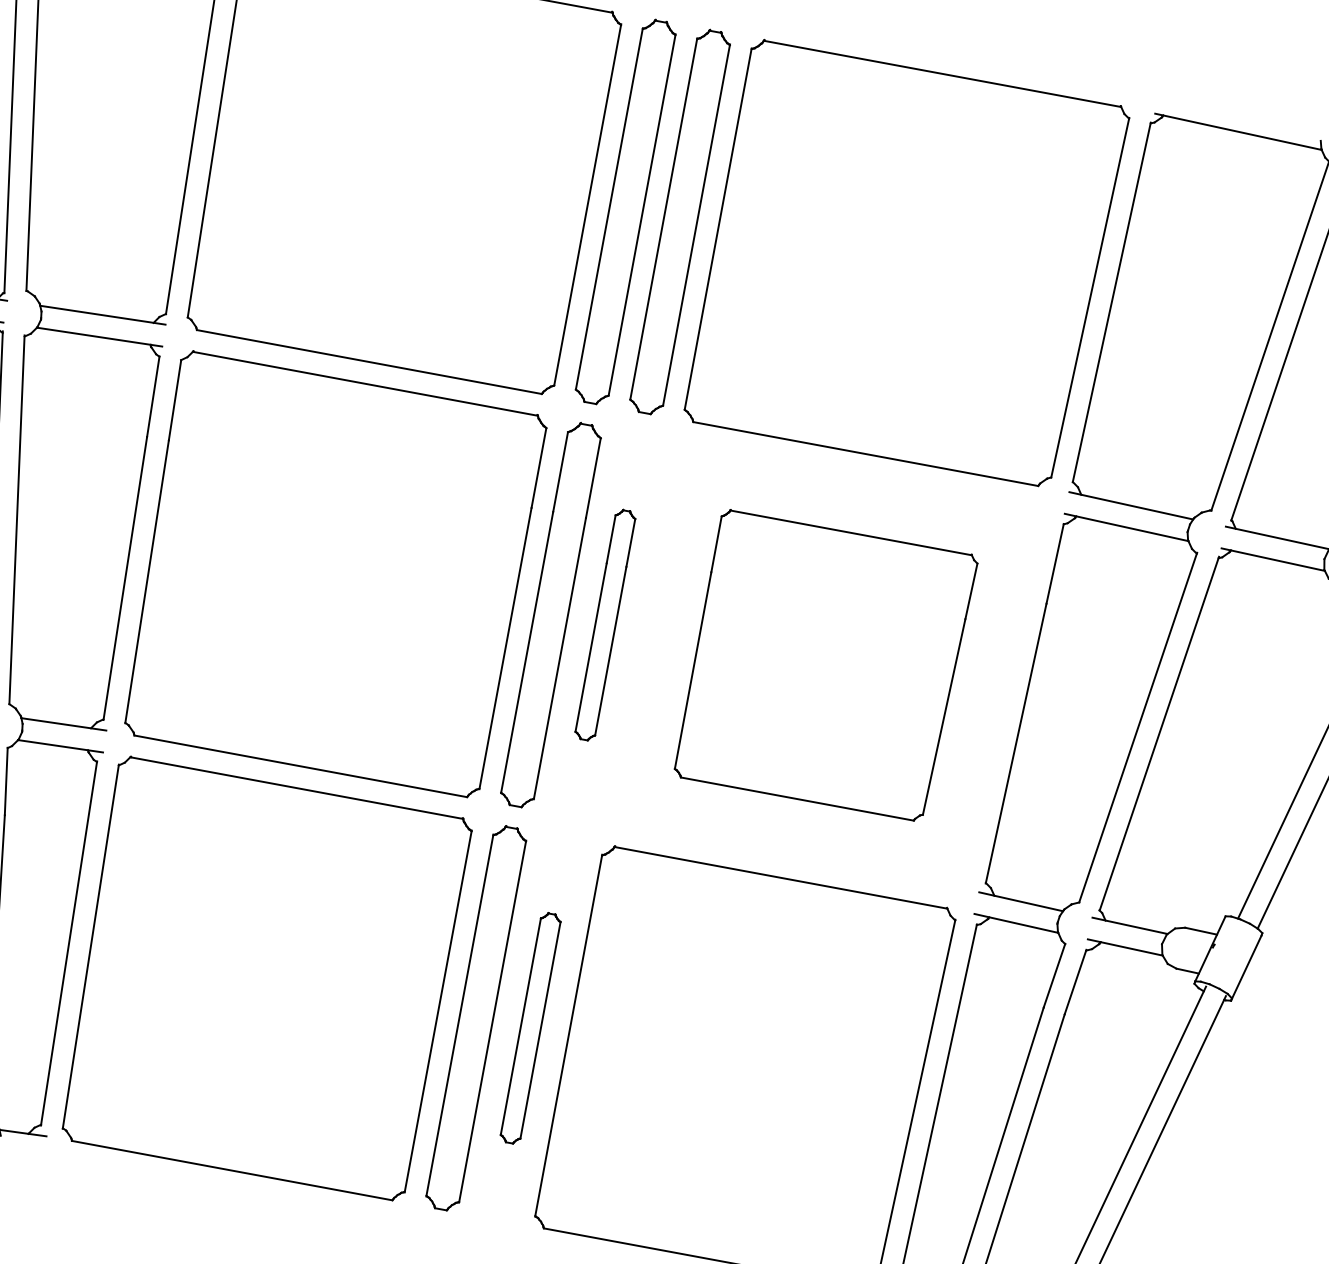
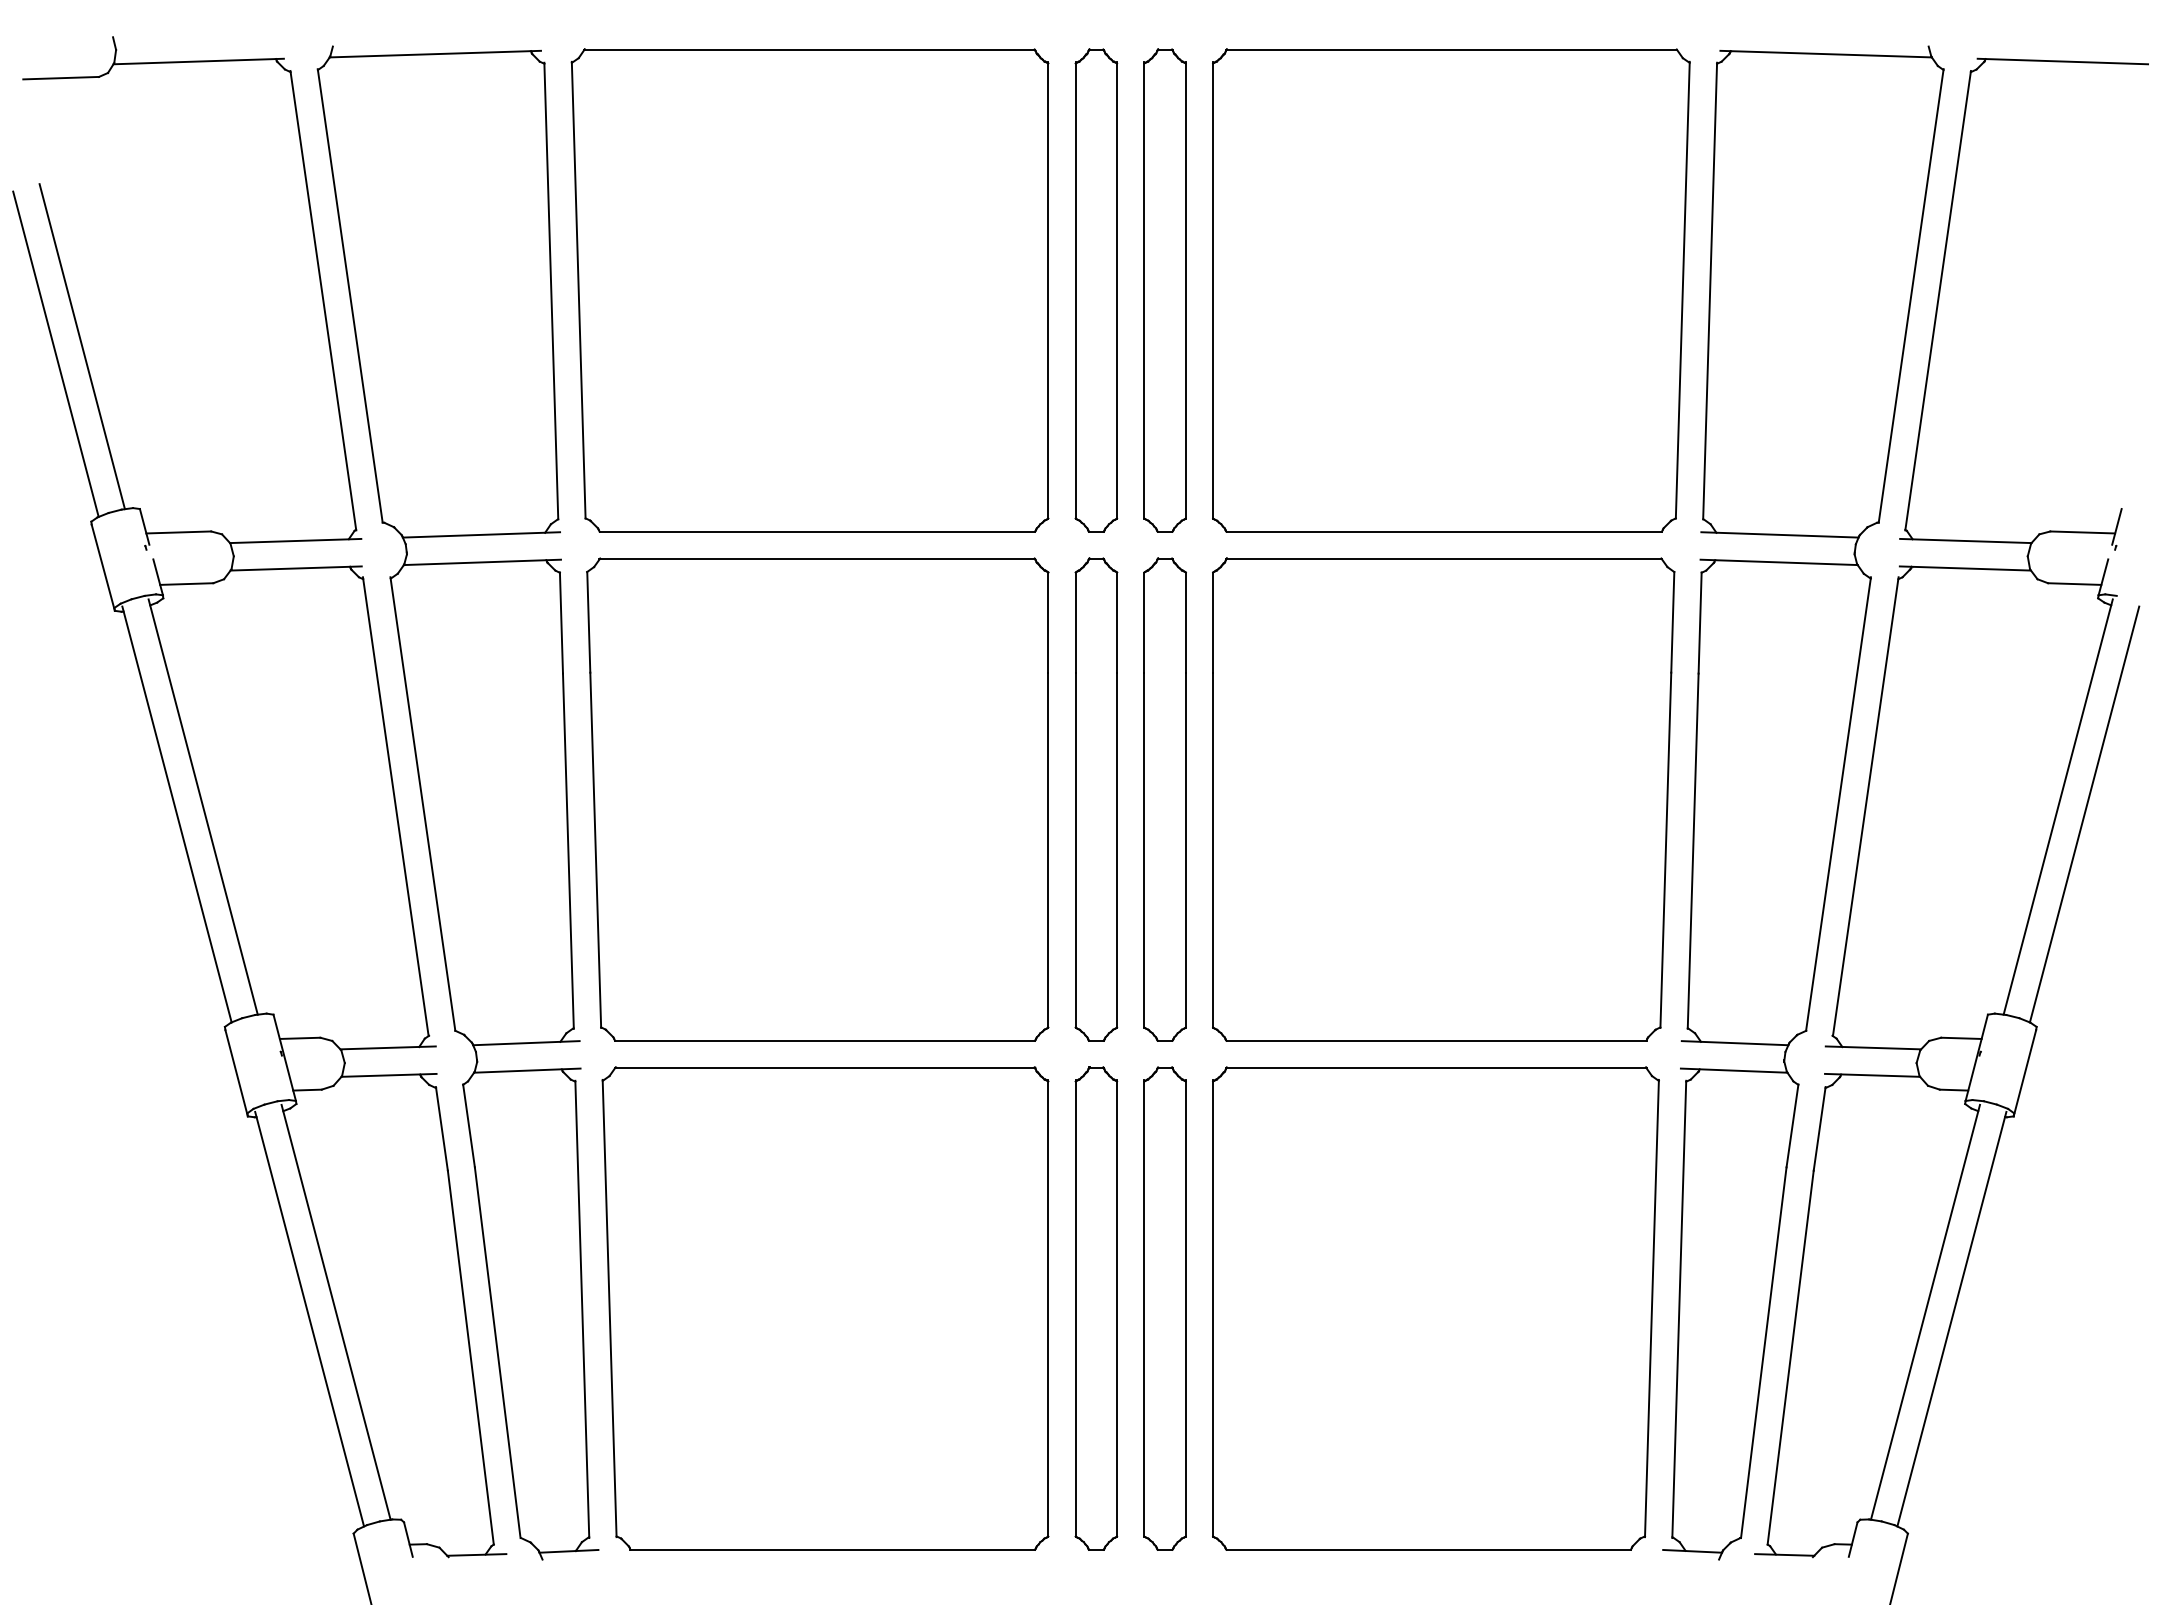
part: (605, 625) -> (1164, 799), size x1.67
part: (825, 666) -> (1443, 799), size x1.43
part: (530, 1028) -> (1164, 1308), size x1.67

